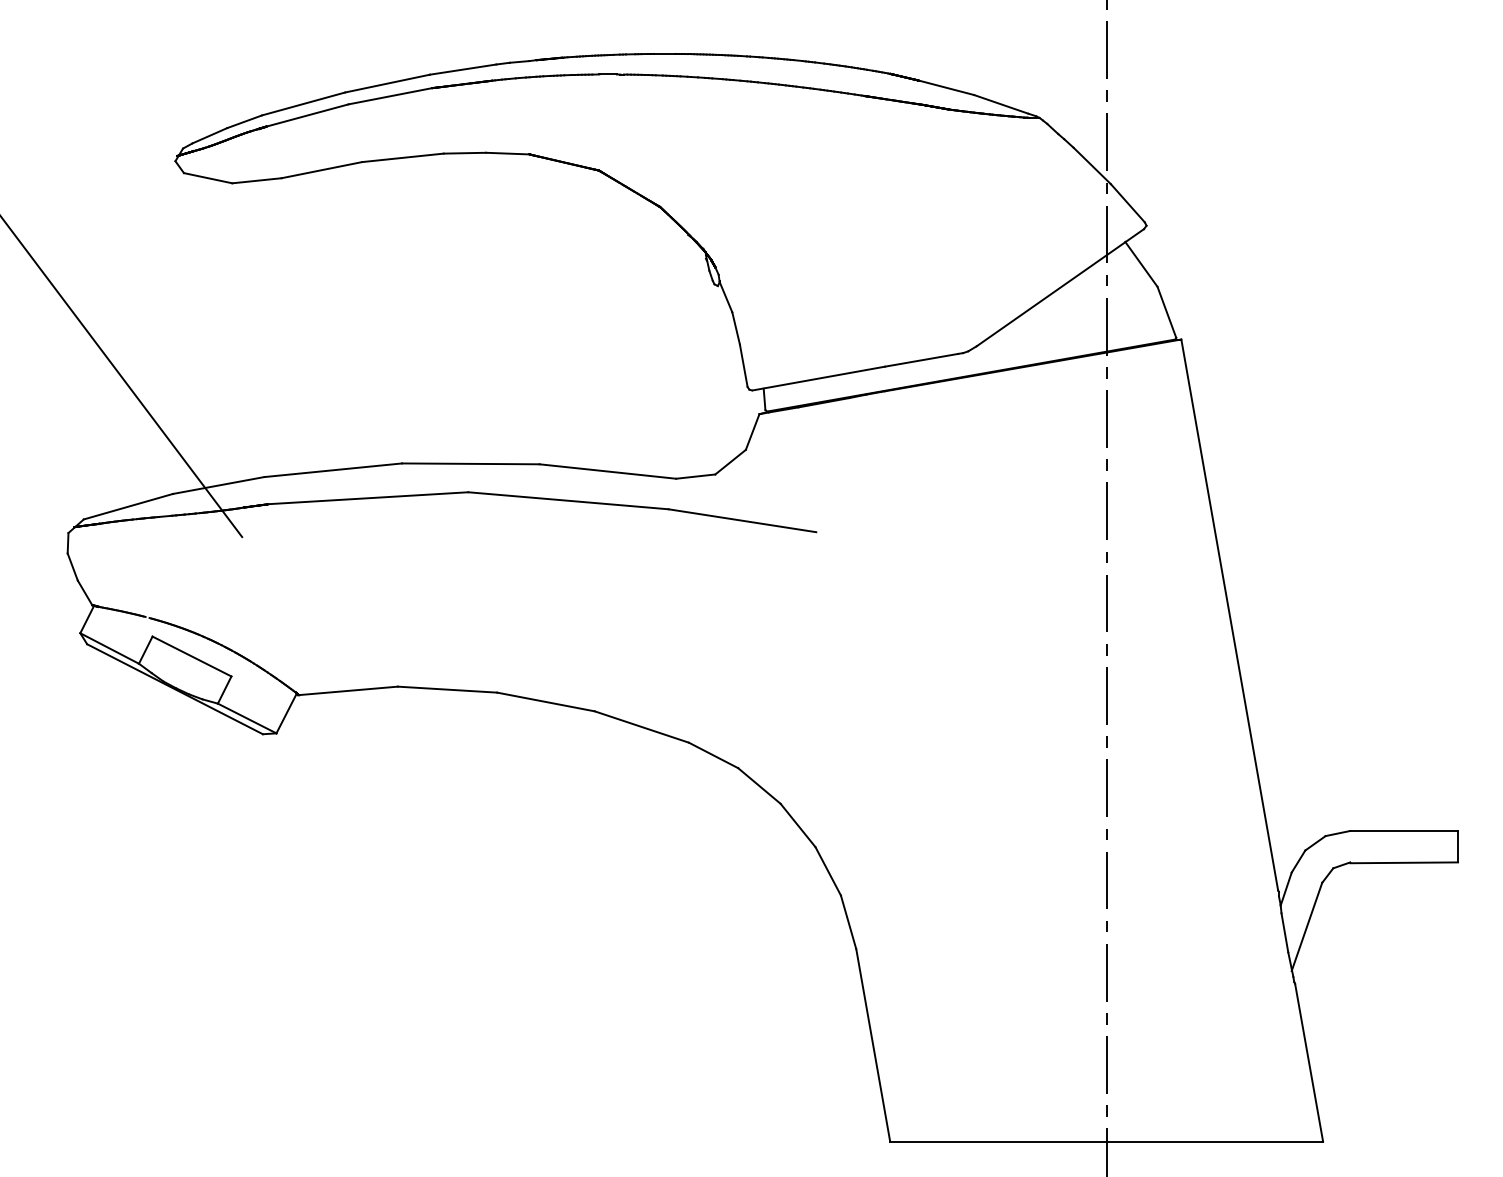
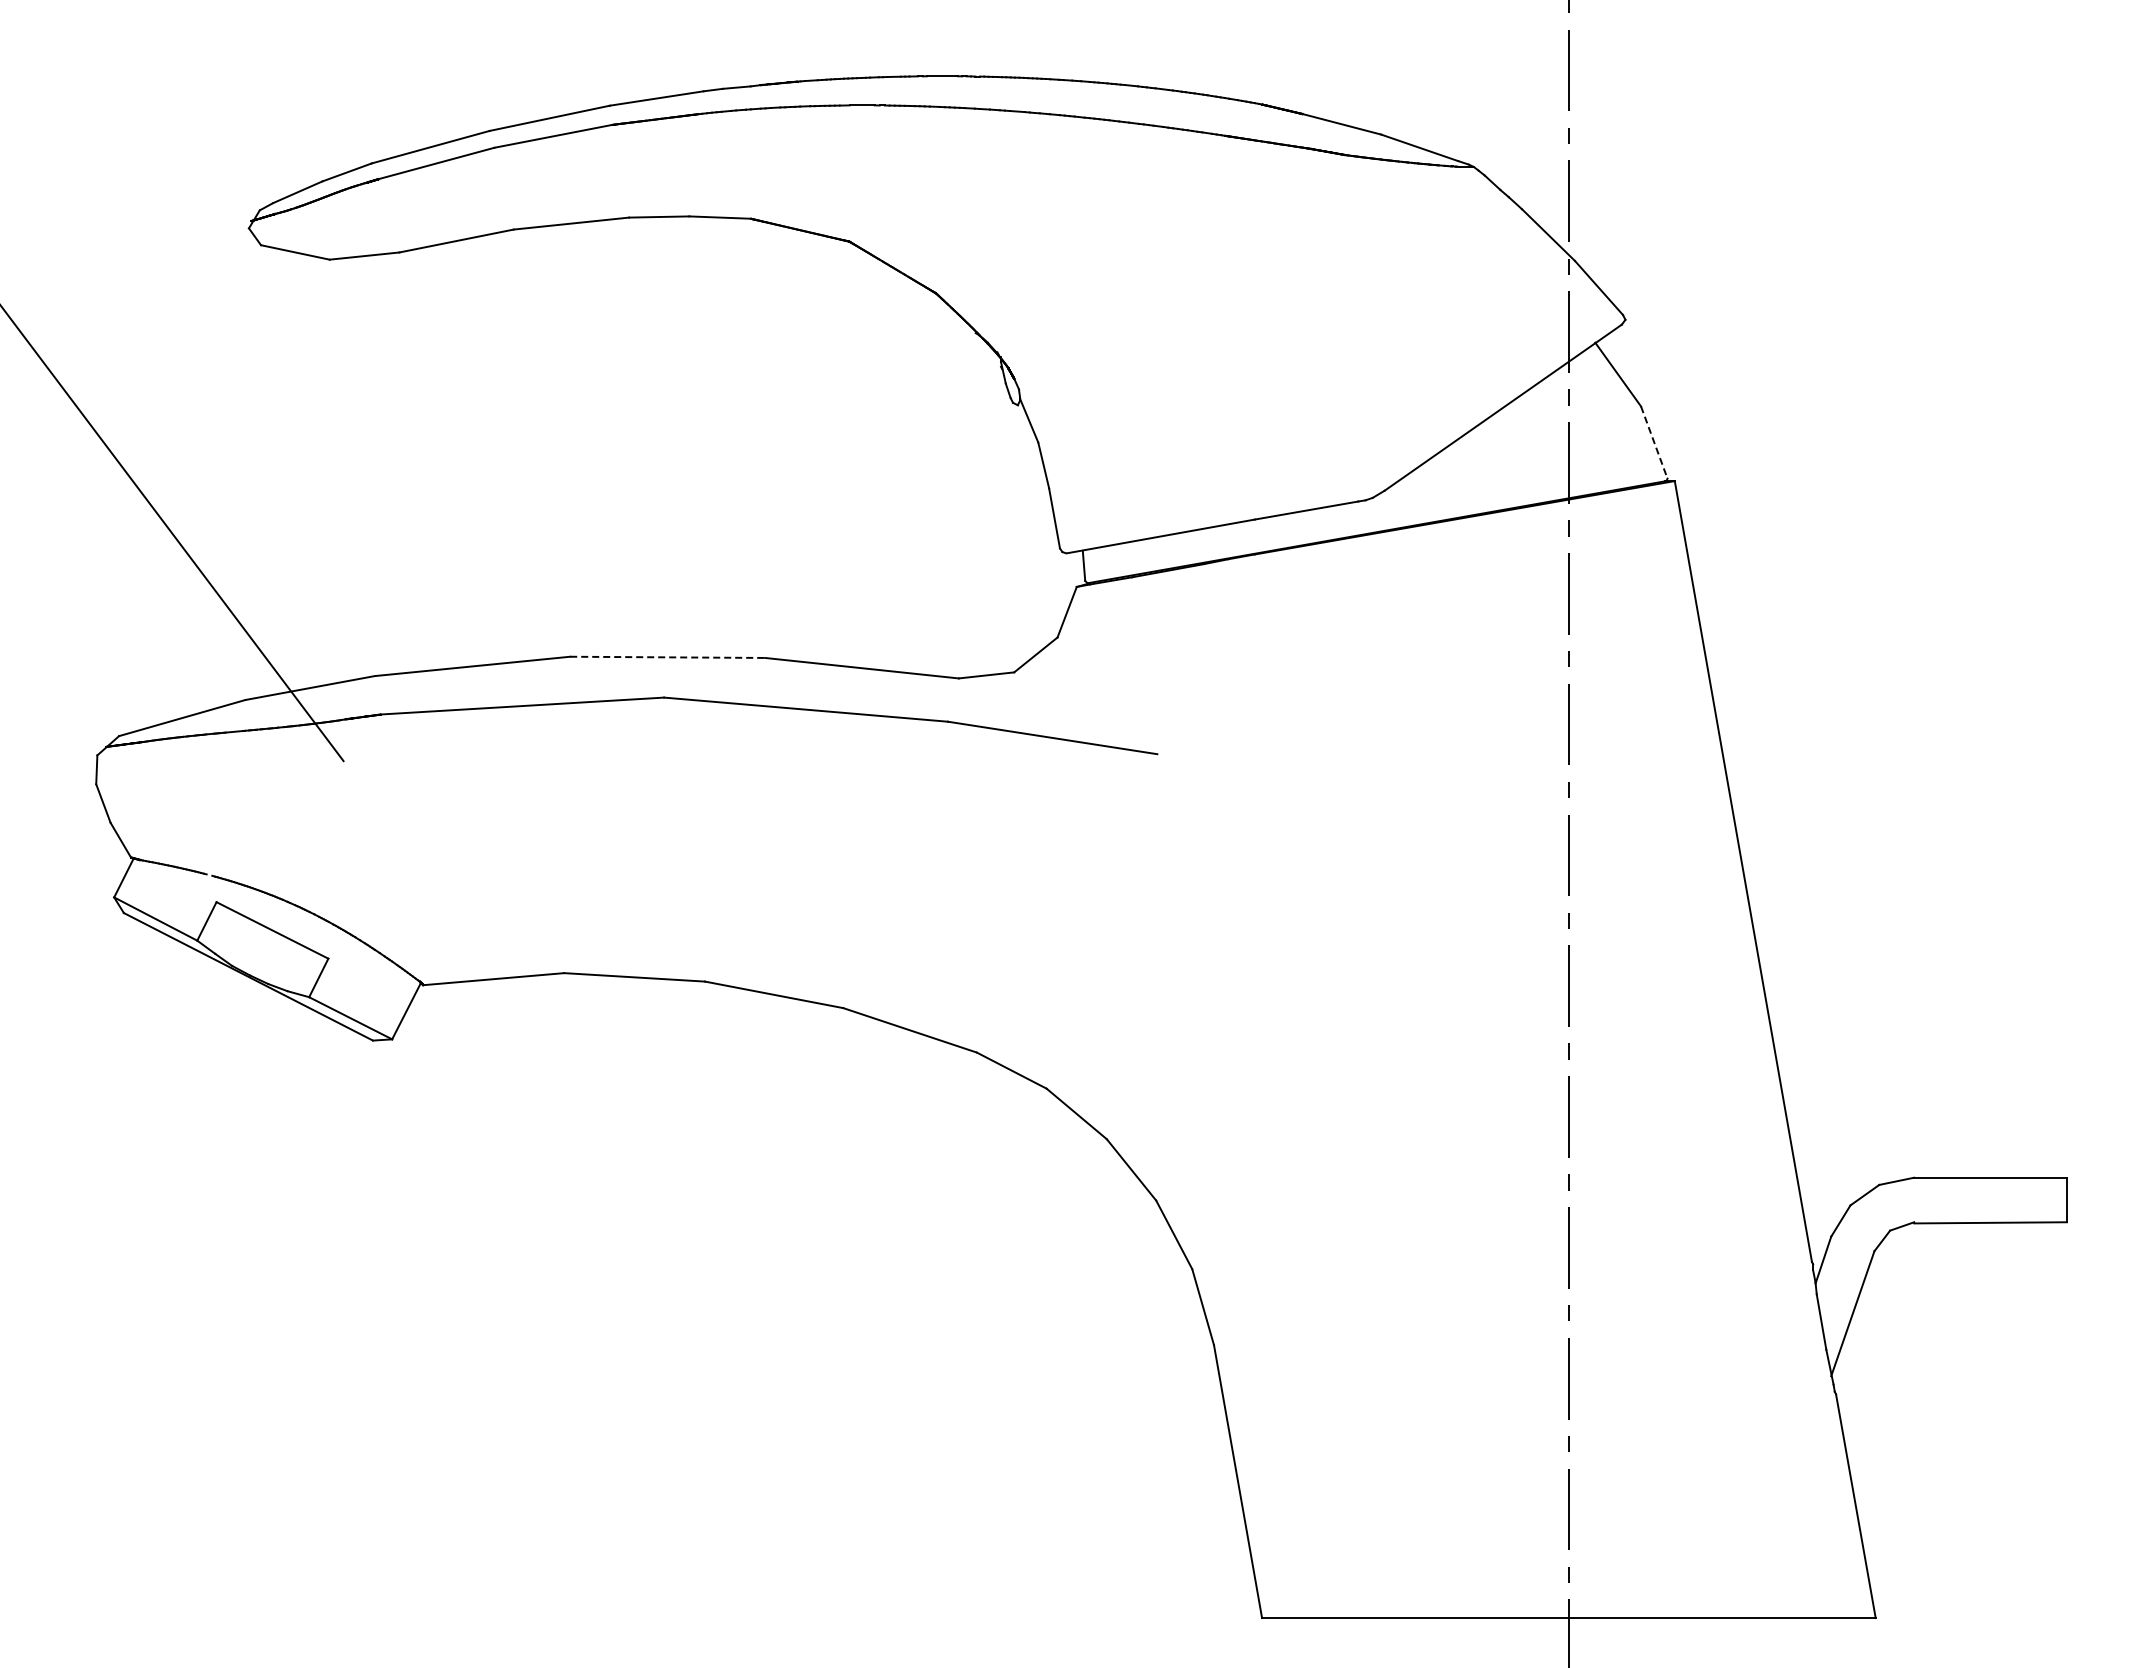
line: (1167, 313) -> (1654, 443), solid -> dashed
line: (471, 463) -> (668, 657), solid -> dashed

